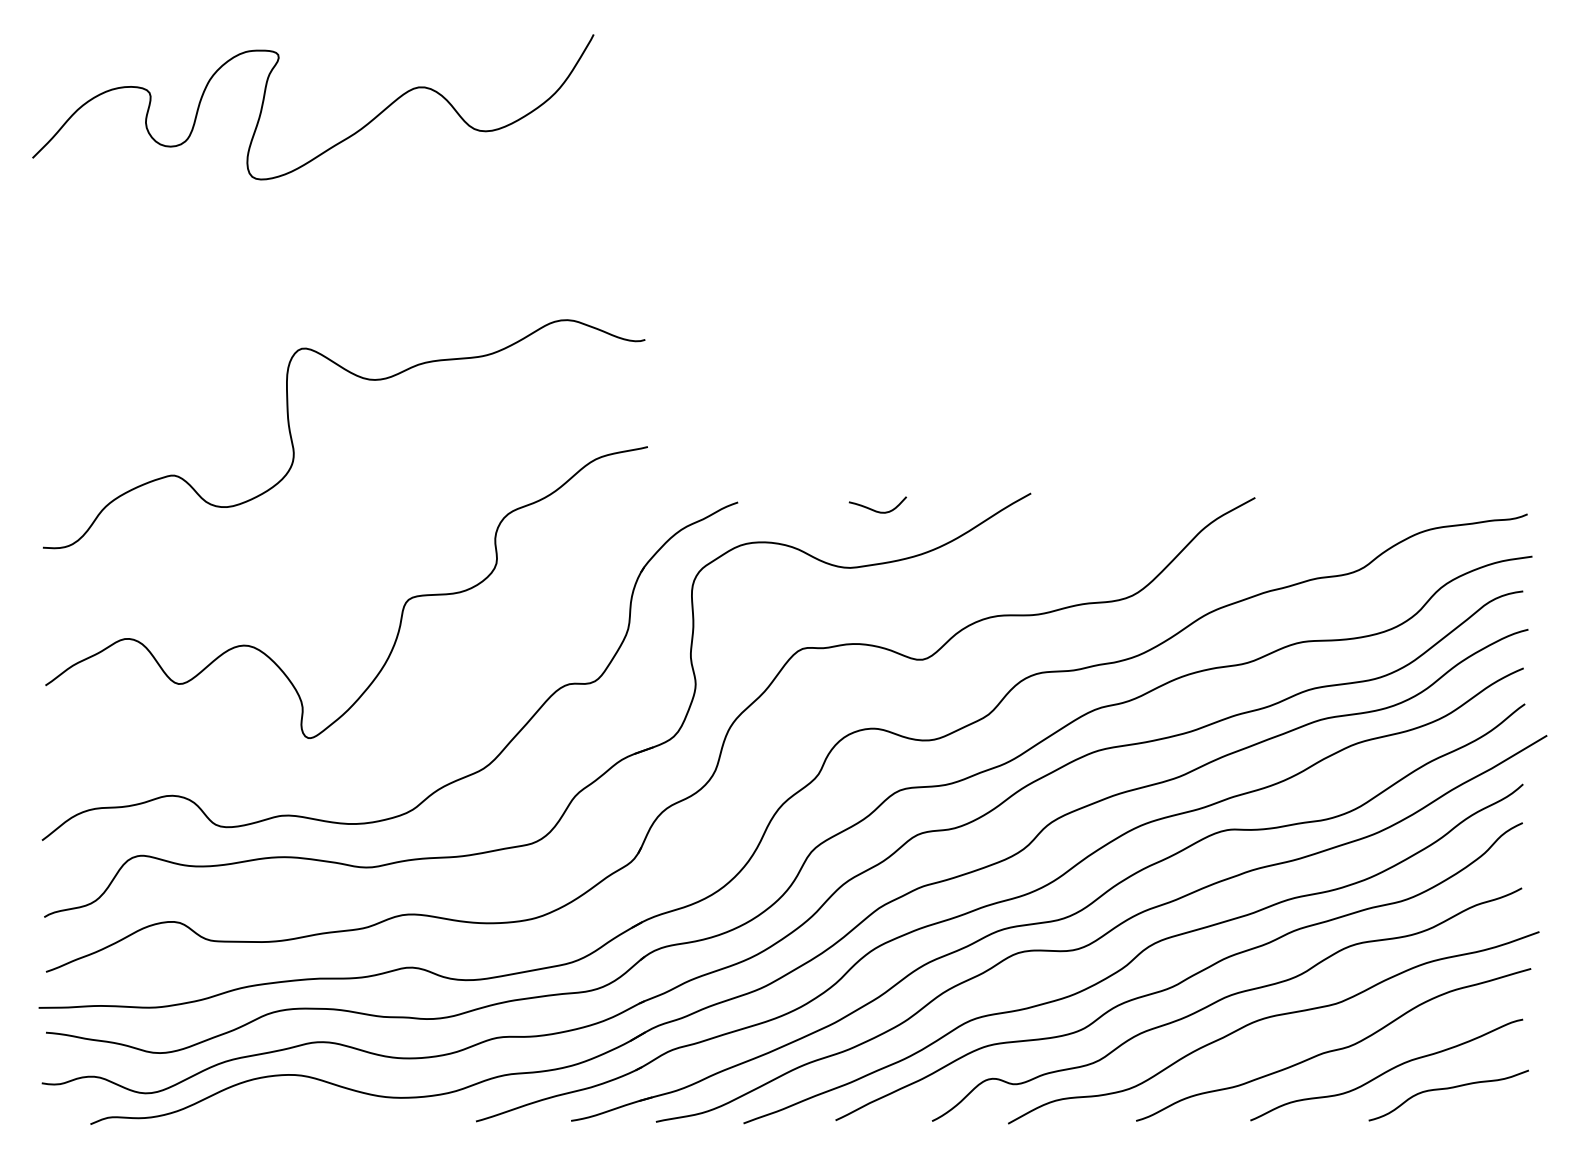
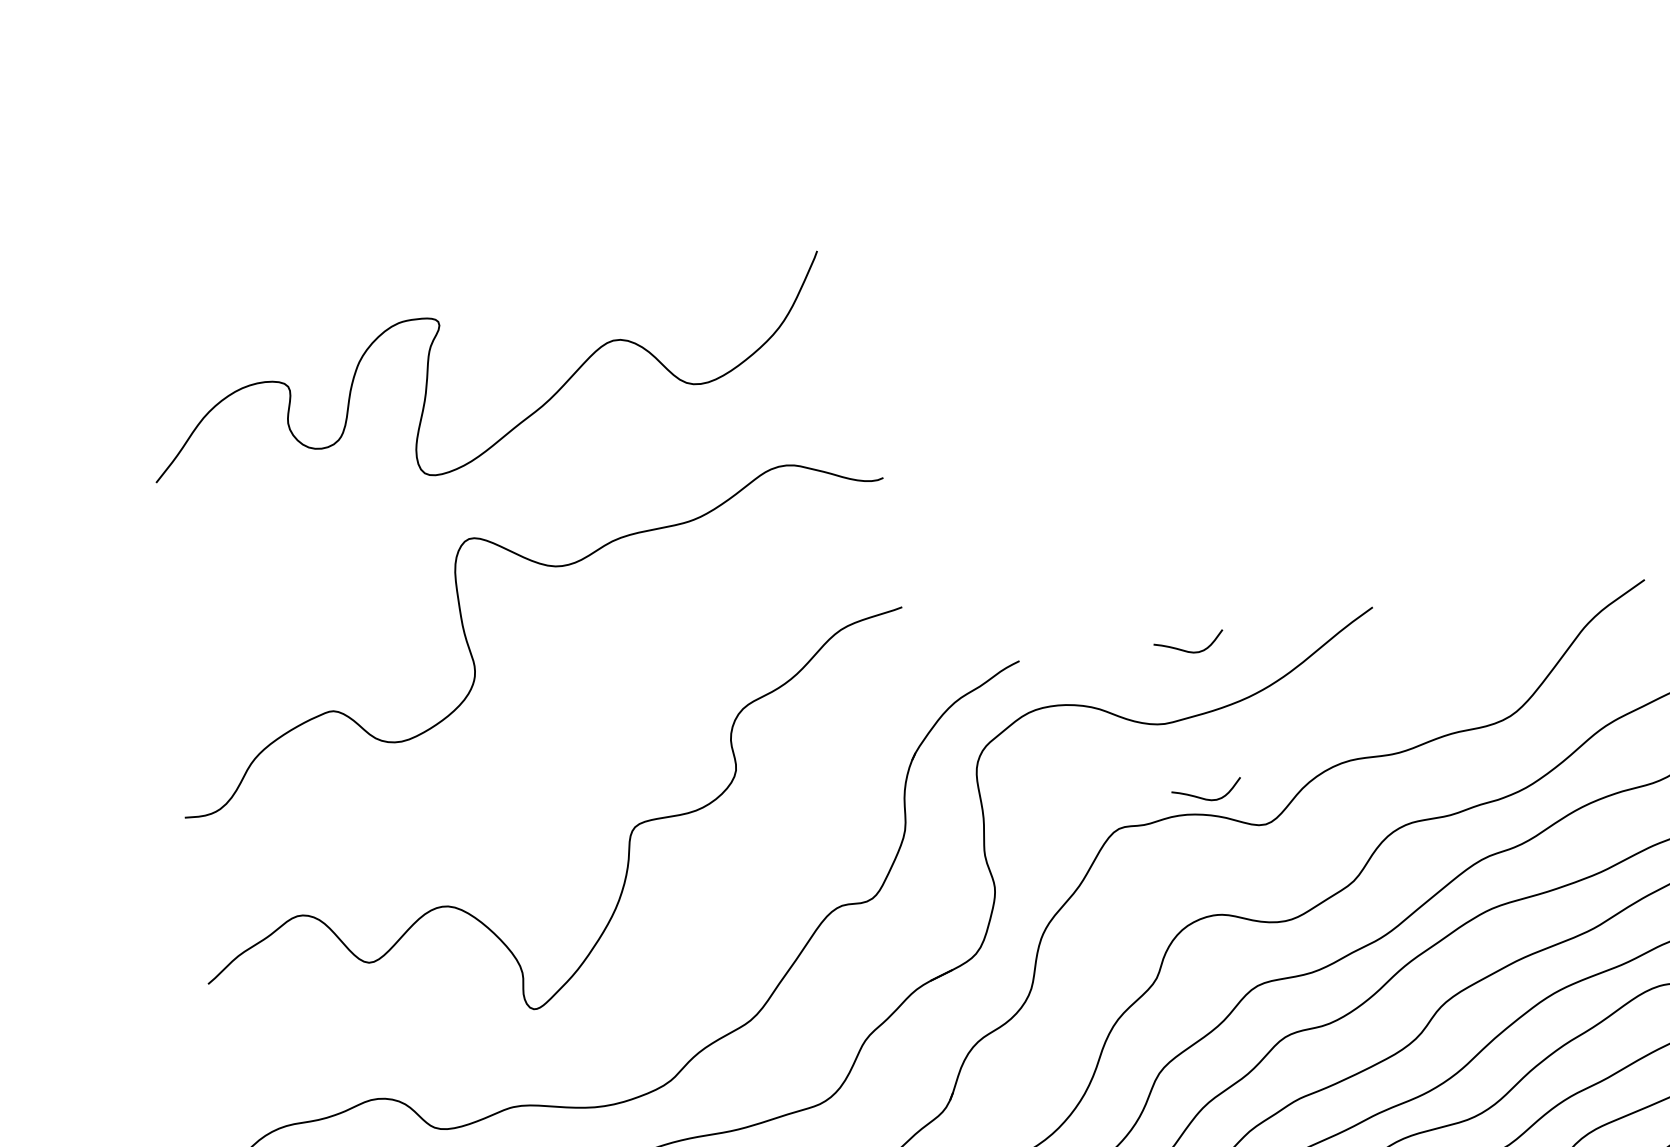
curve: (334, 144) -> (519, 422), moved
curve: (874, 631) -> (1203, 797), added

